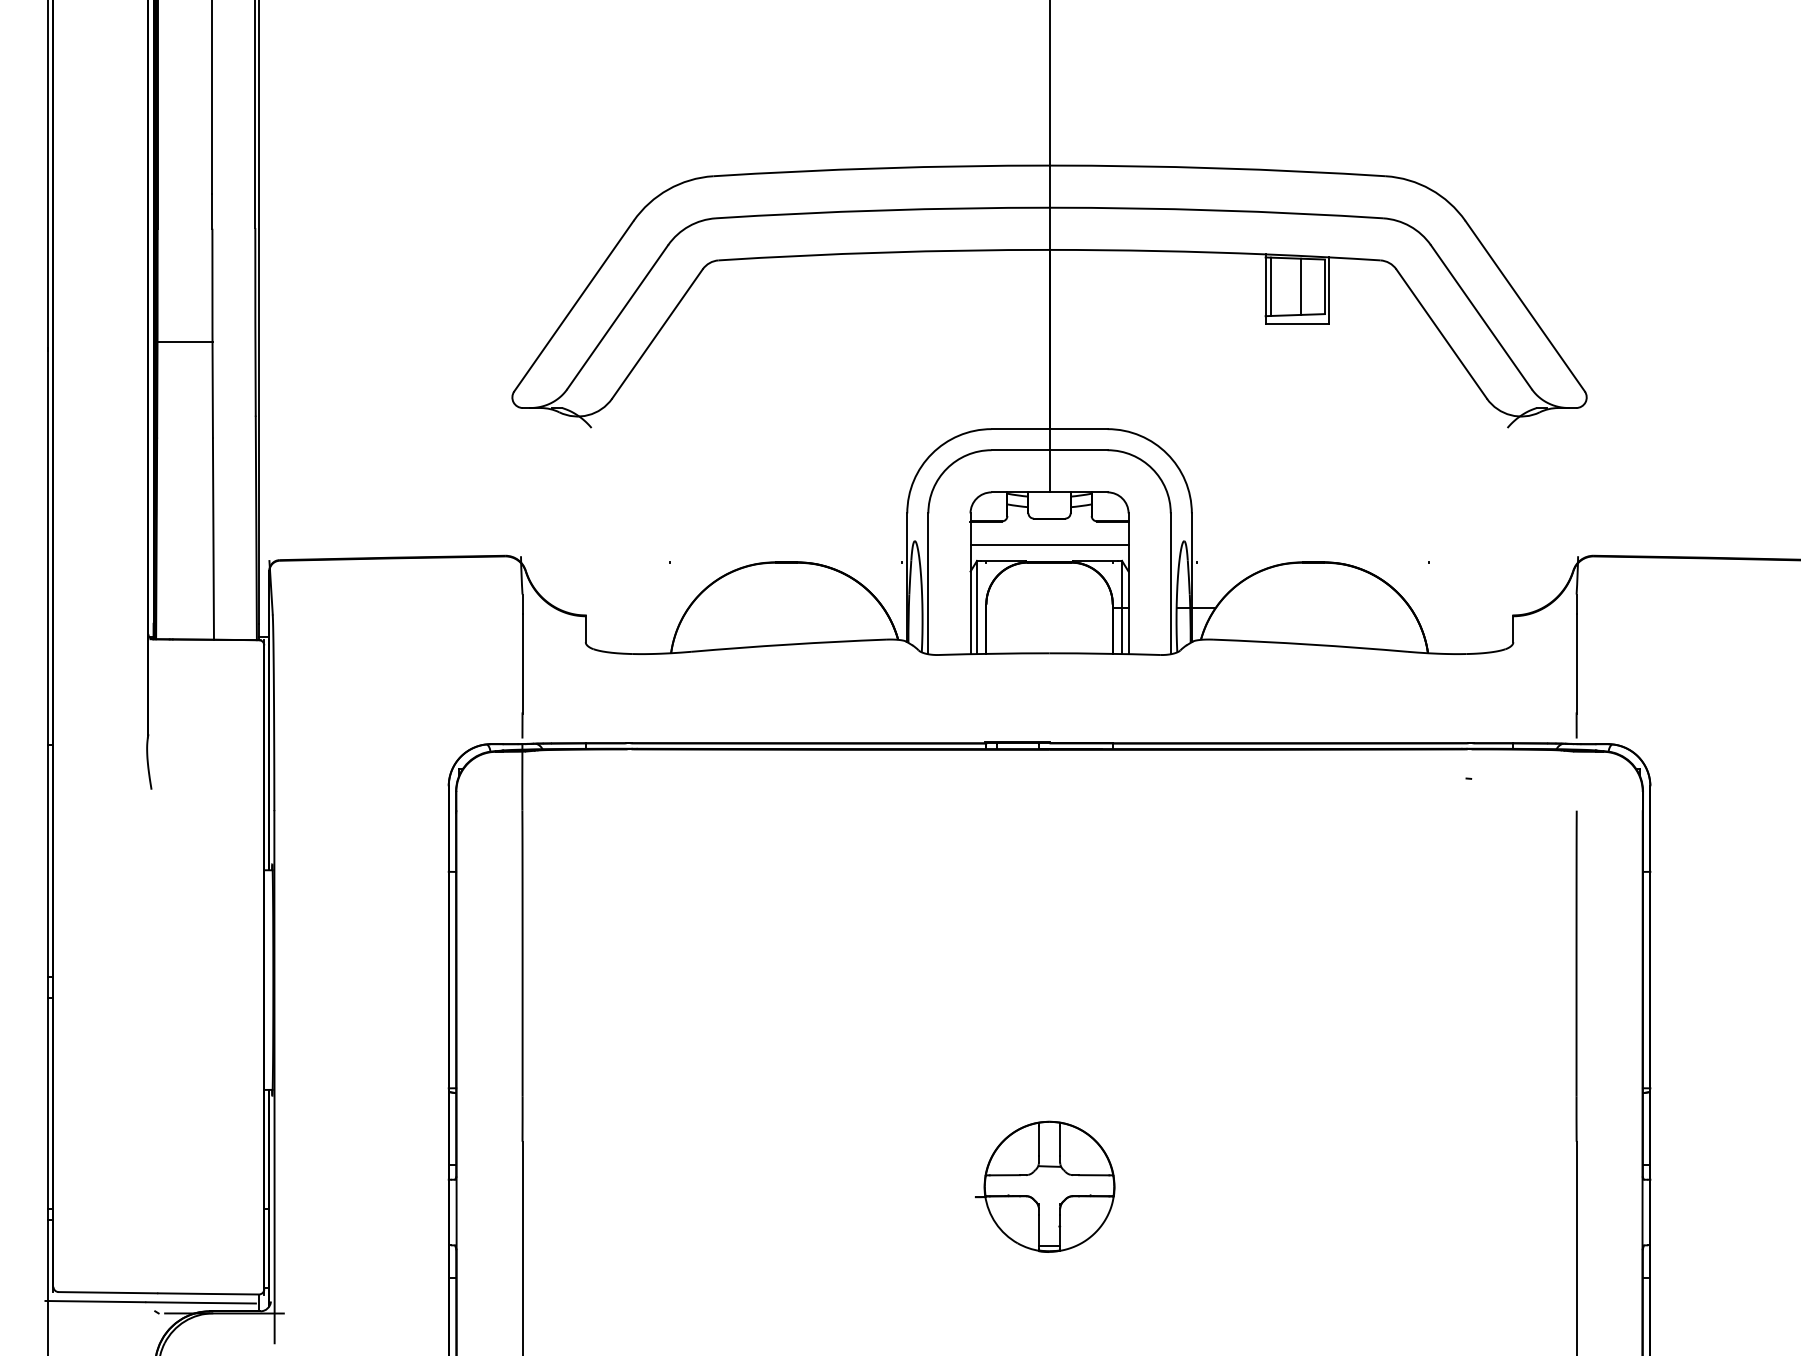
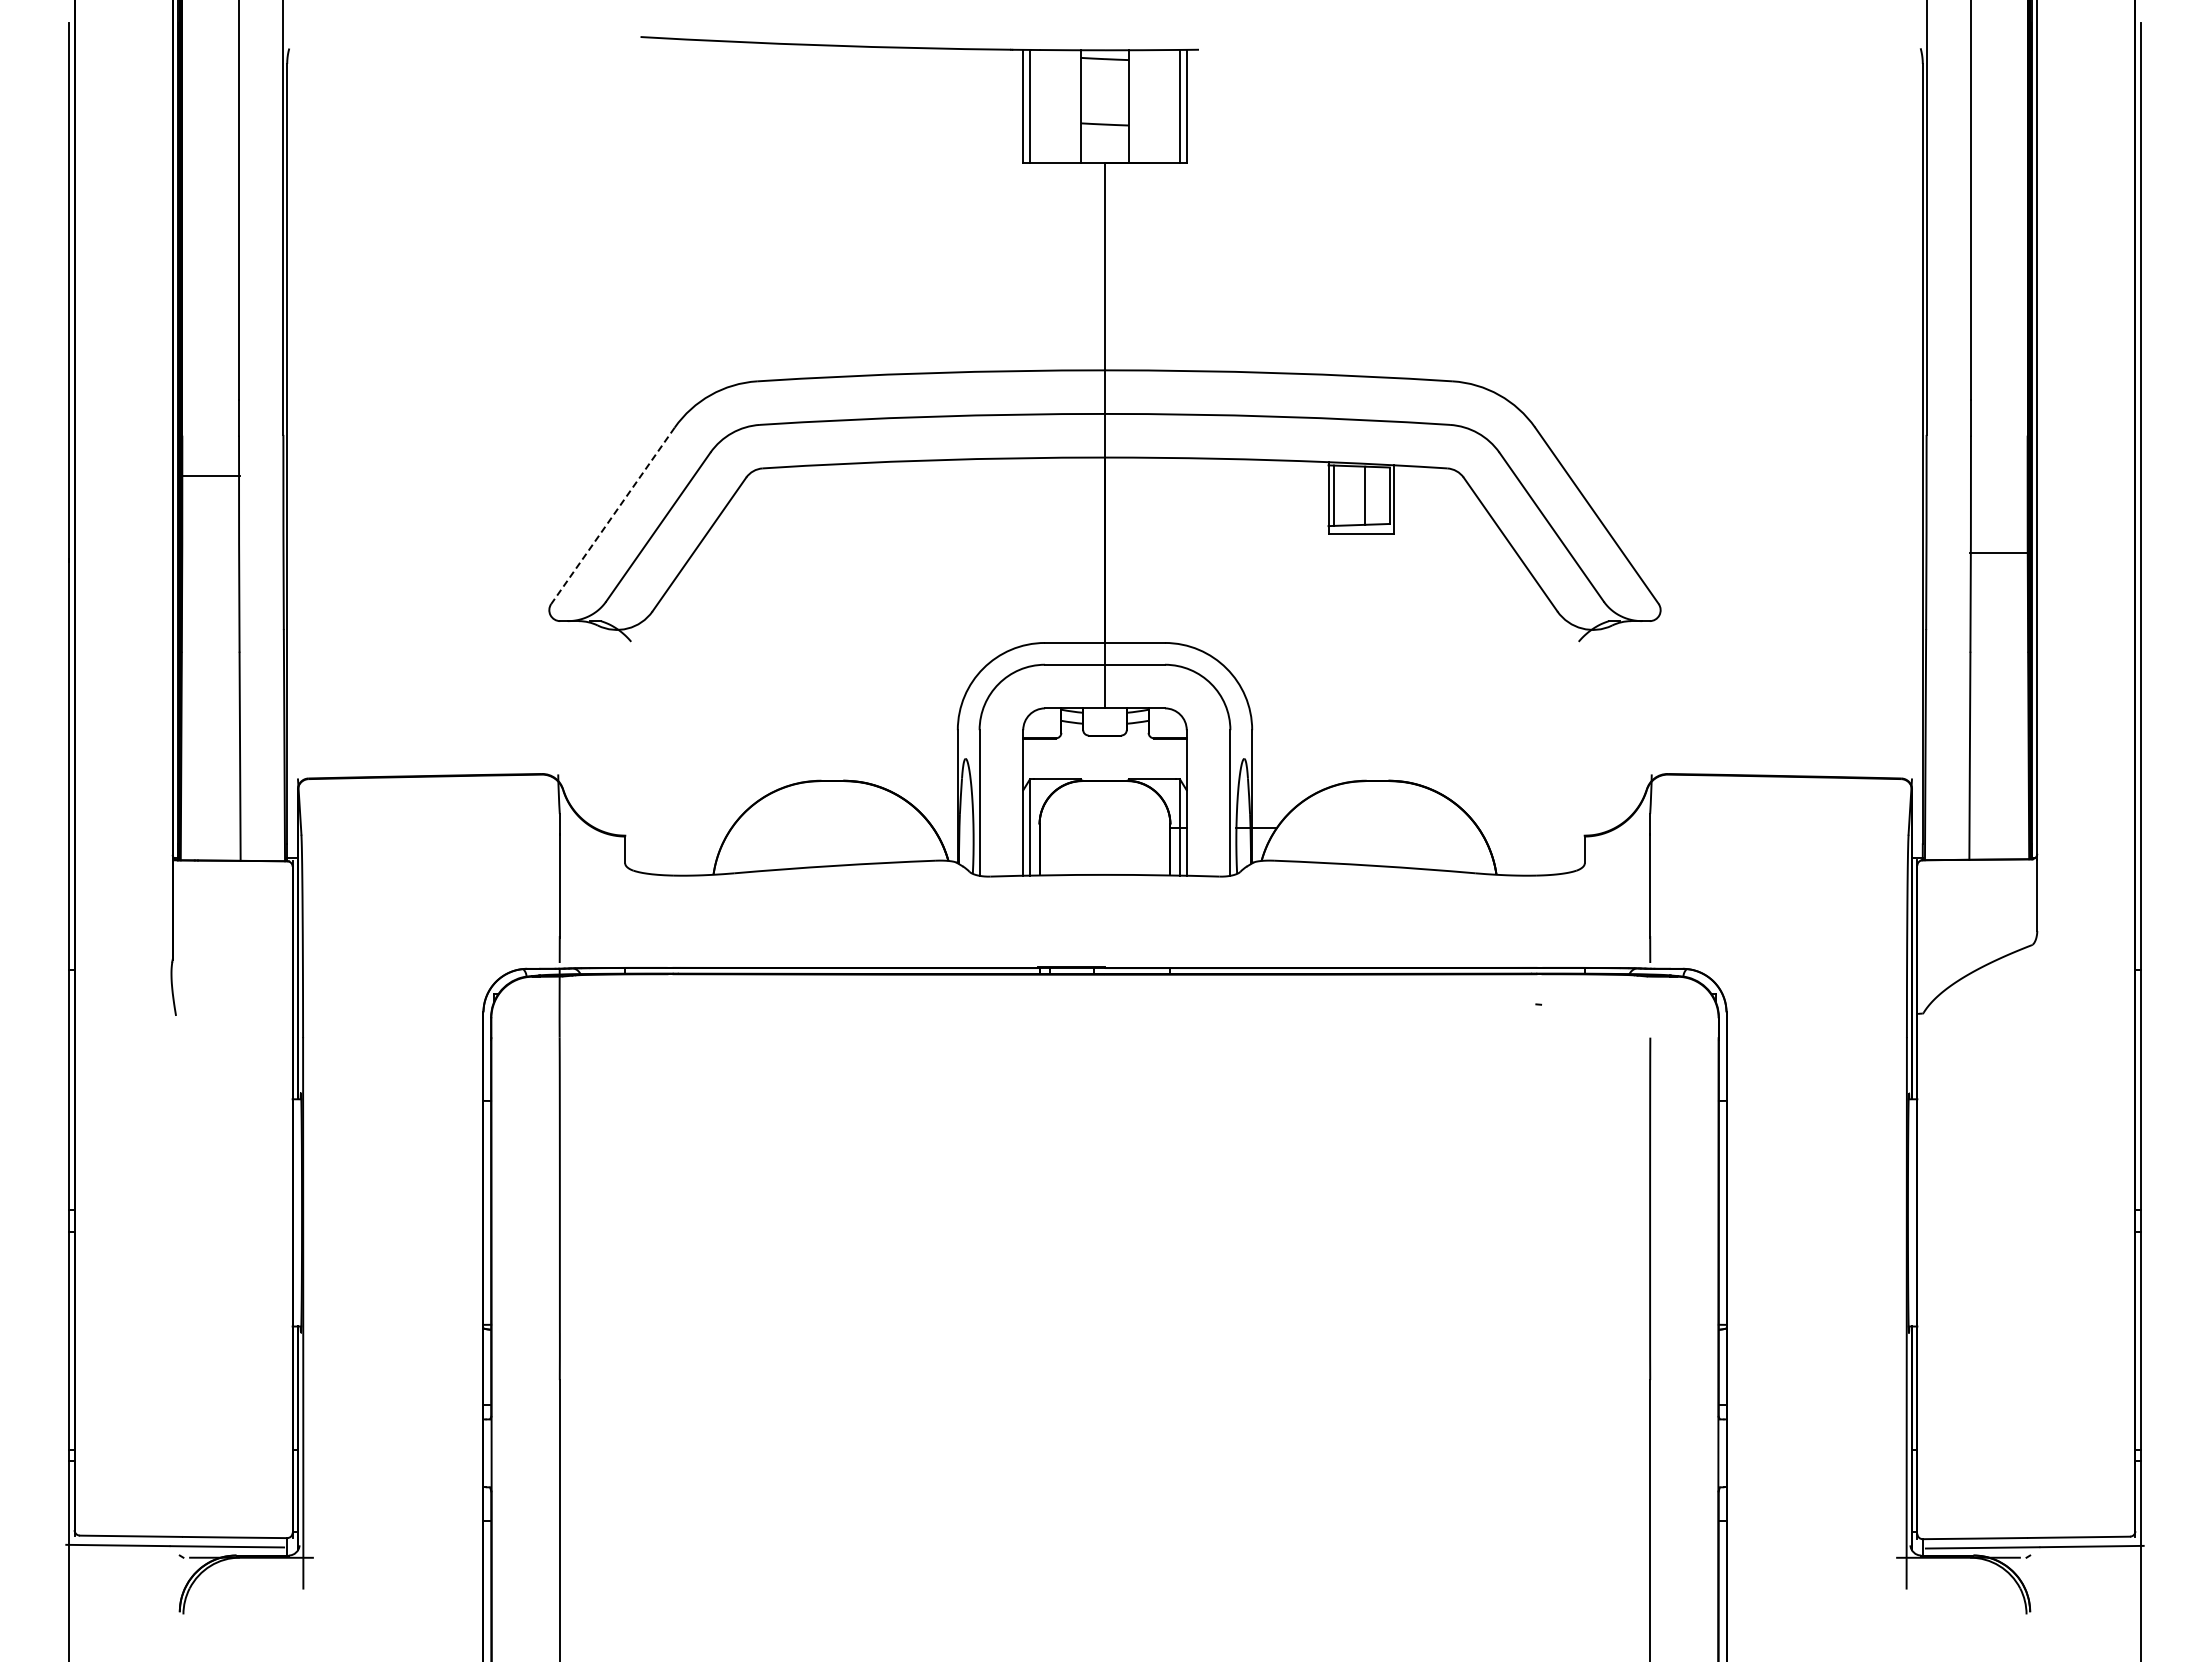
line: (574, 305) -> (613, 515), solid -> dashed
line: (184, 341) -> (210, 475), moved
line: (1049, 544) -> (1104, 762), removed
part: (1045, 1186) -> (1100, 1426), removed

